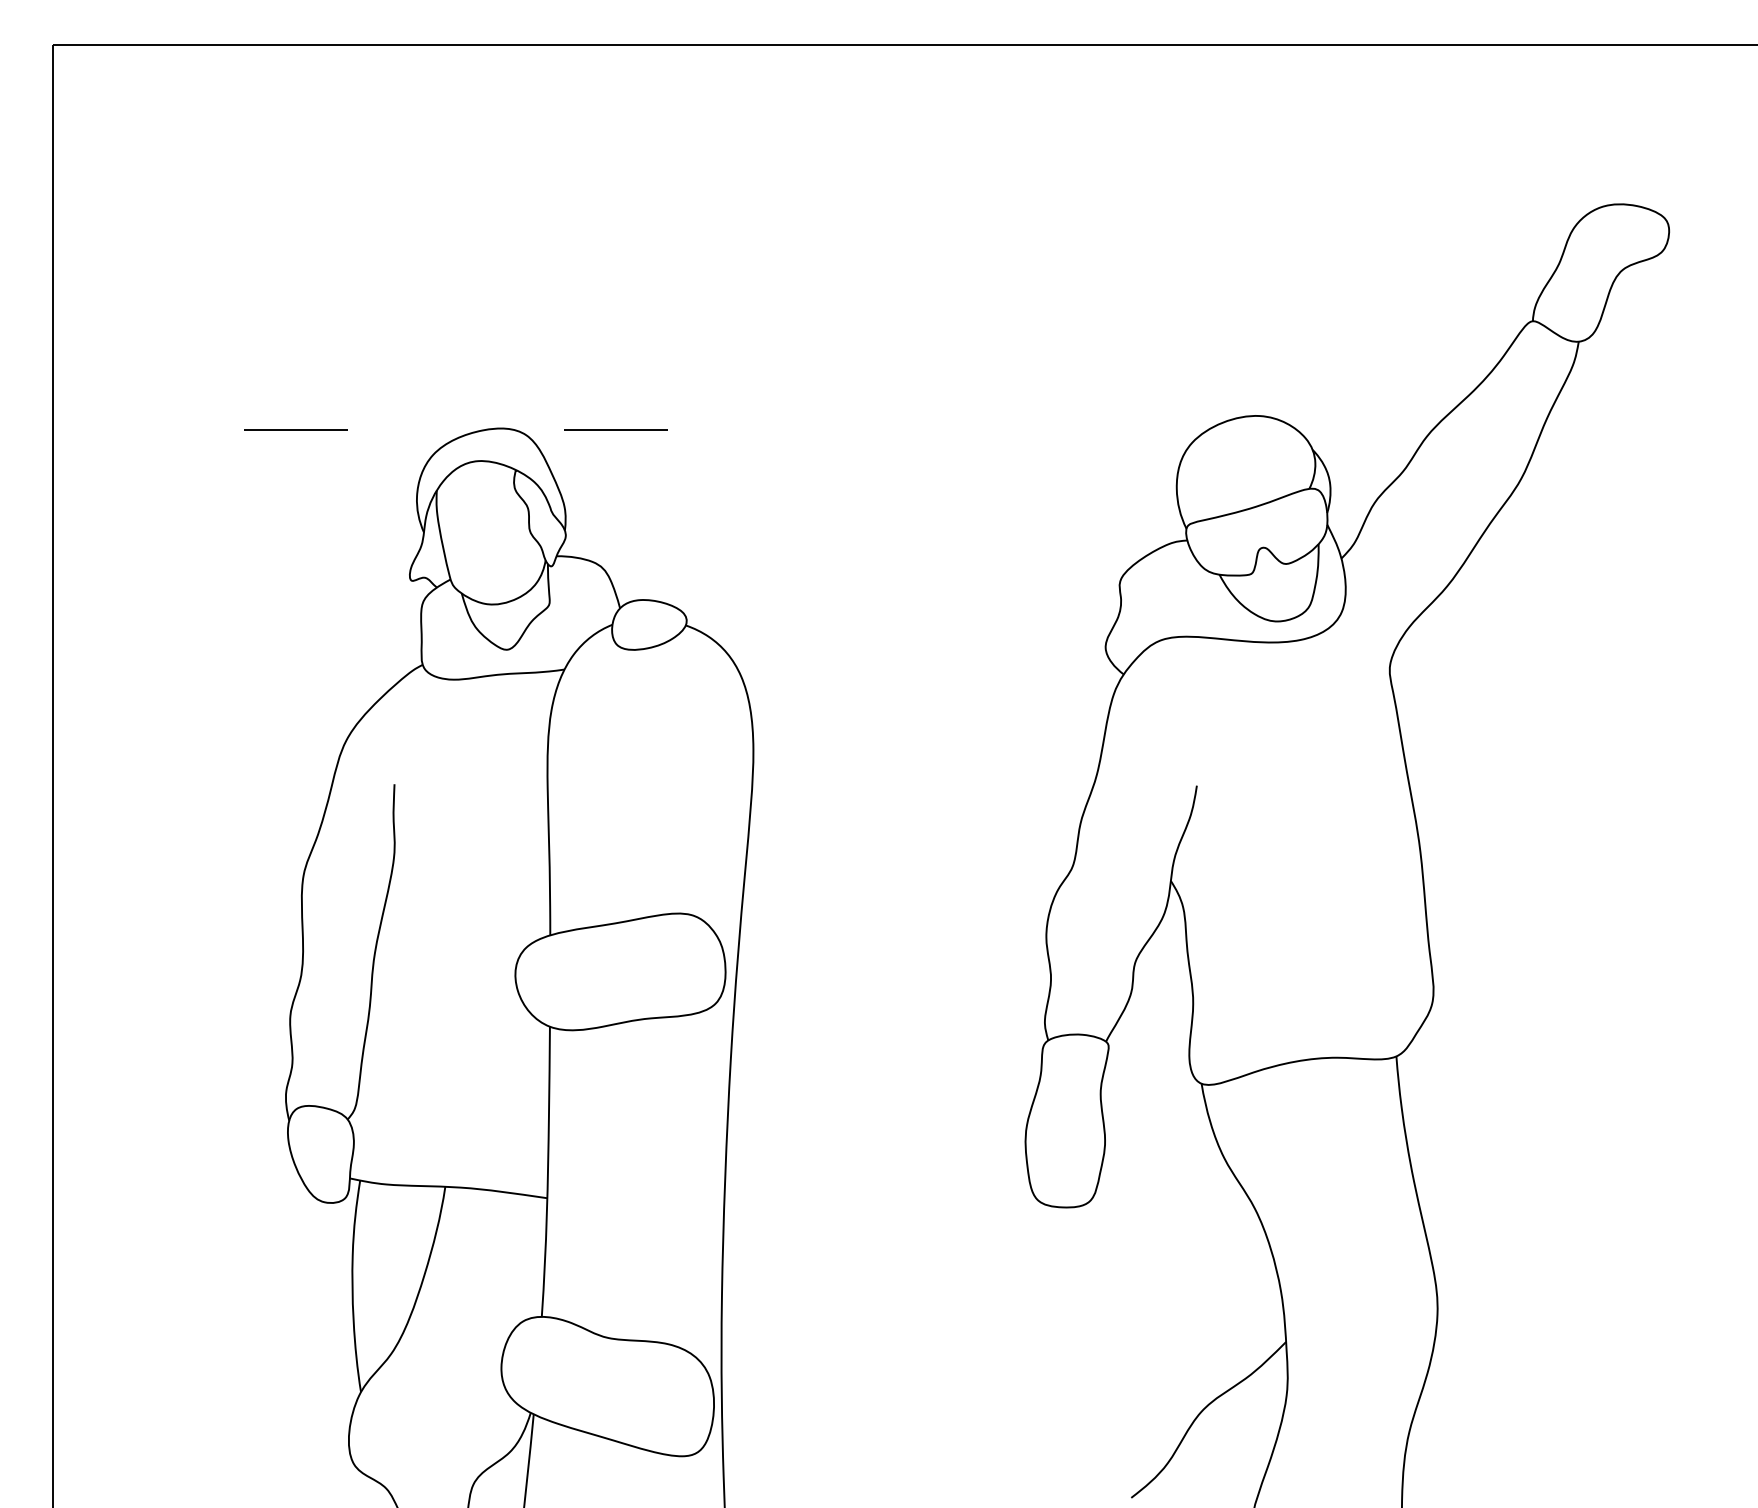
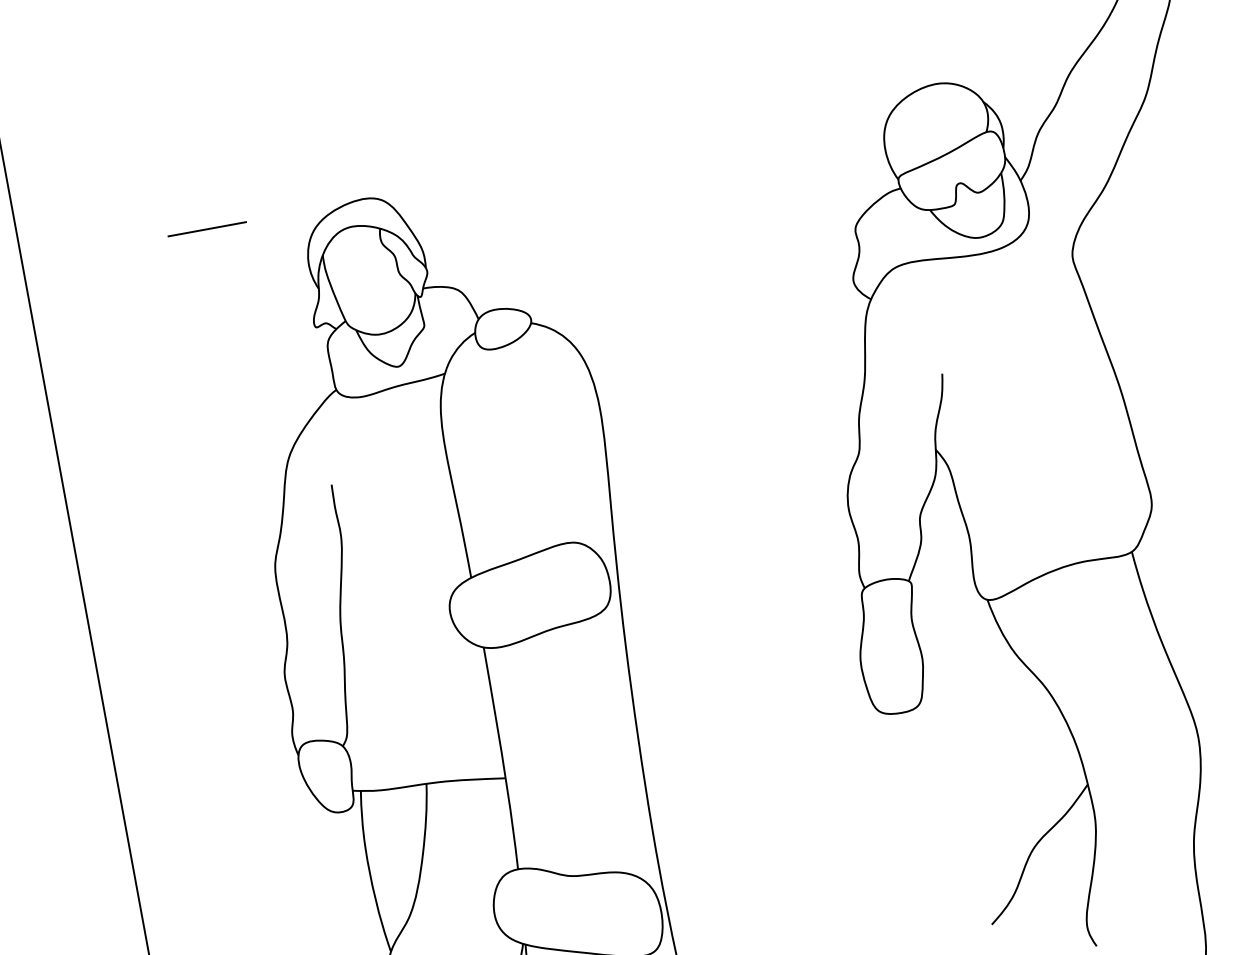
line: (615, 429) -> (450, 183), removed

